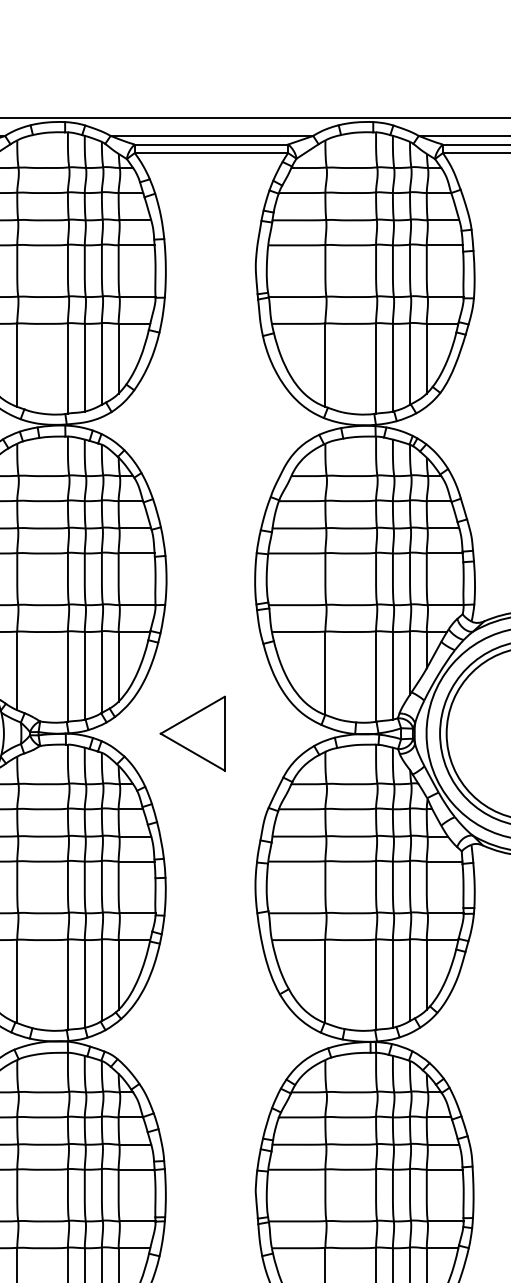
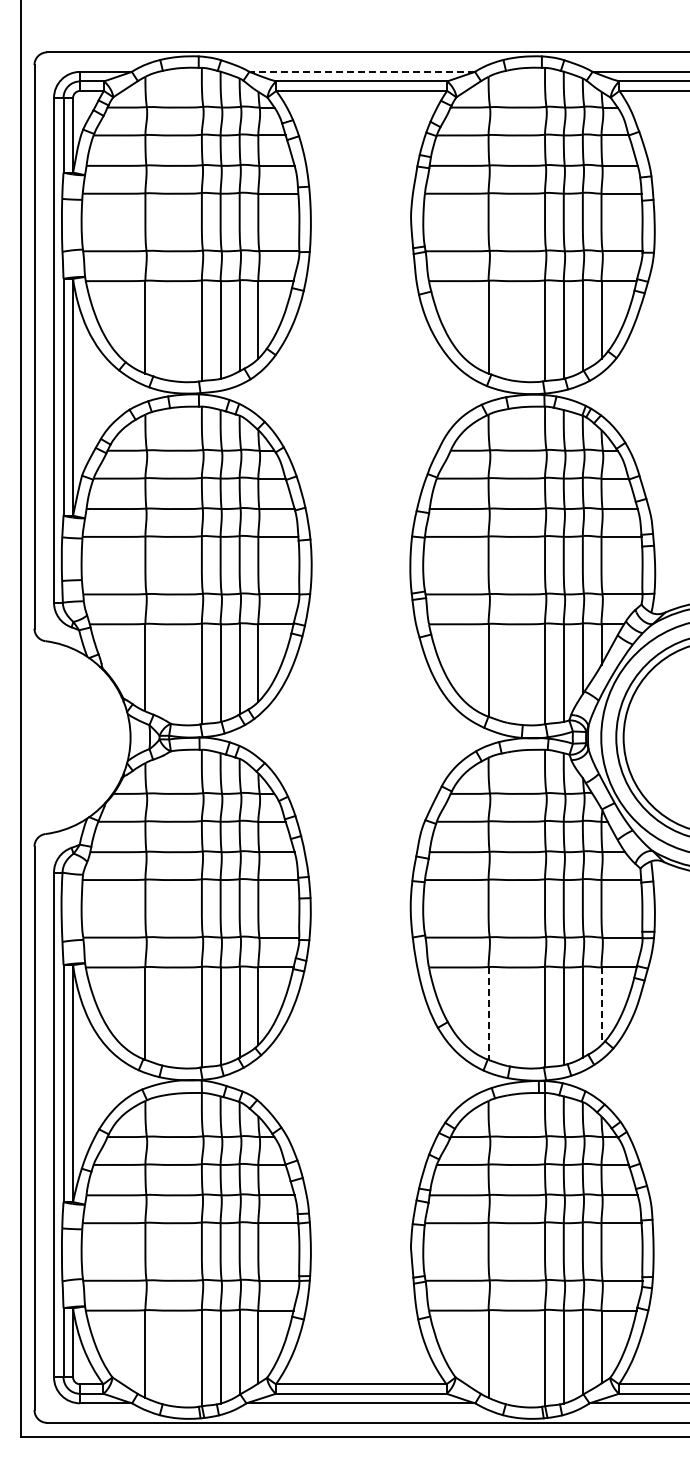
line: (212, 135) -> (362, 71), solid -> dashed
part: (192, 733) -> (340, 737), removed
line: (426, 975) -> (601, 1006), solid -> dashed
line: (325, 981) -> (488, 1013), solid -> dashed

